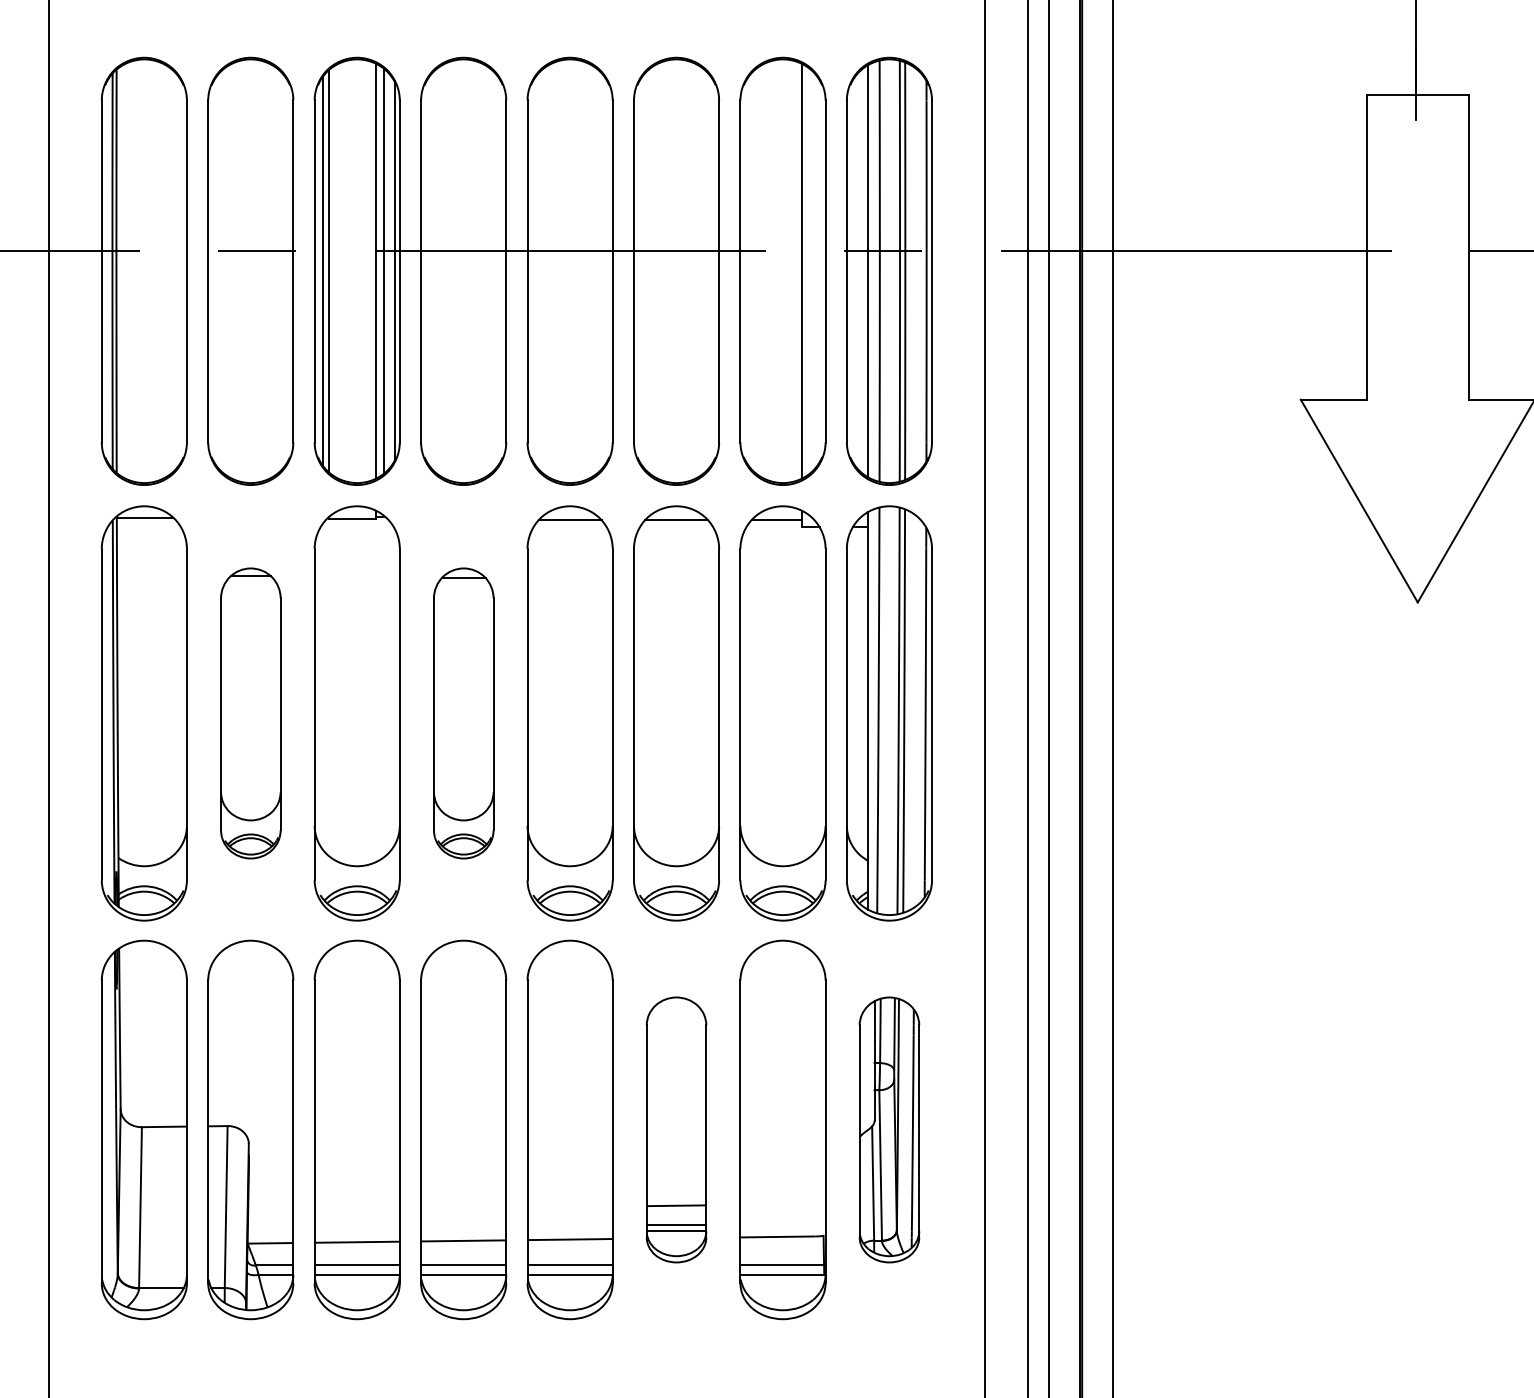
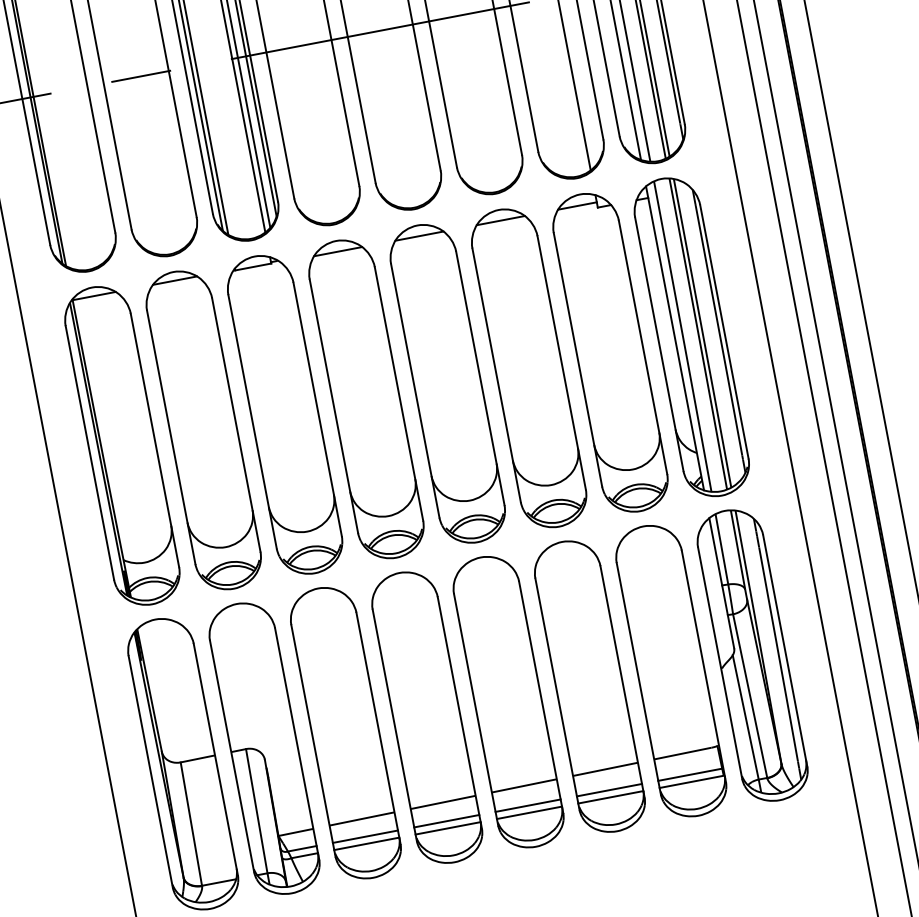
part: (250, 713) -> (203, 430), size x1.43
part: (463, 713) -> (366, 399), size x1.43
part: (676, 1129) -> (589, 686), size x1.43
part: (889, 1129) -> (752, 655), size x1.43

